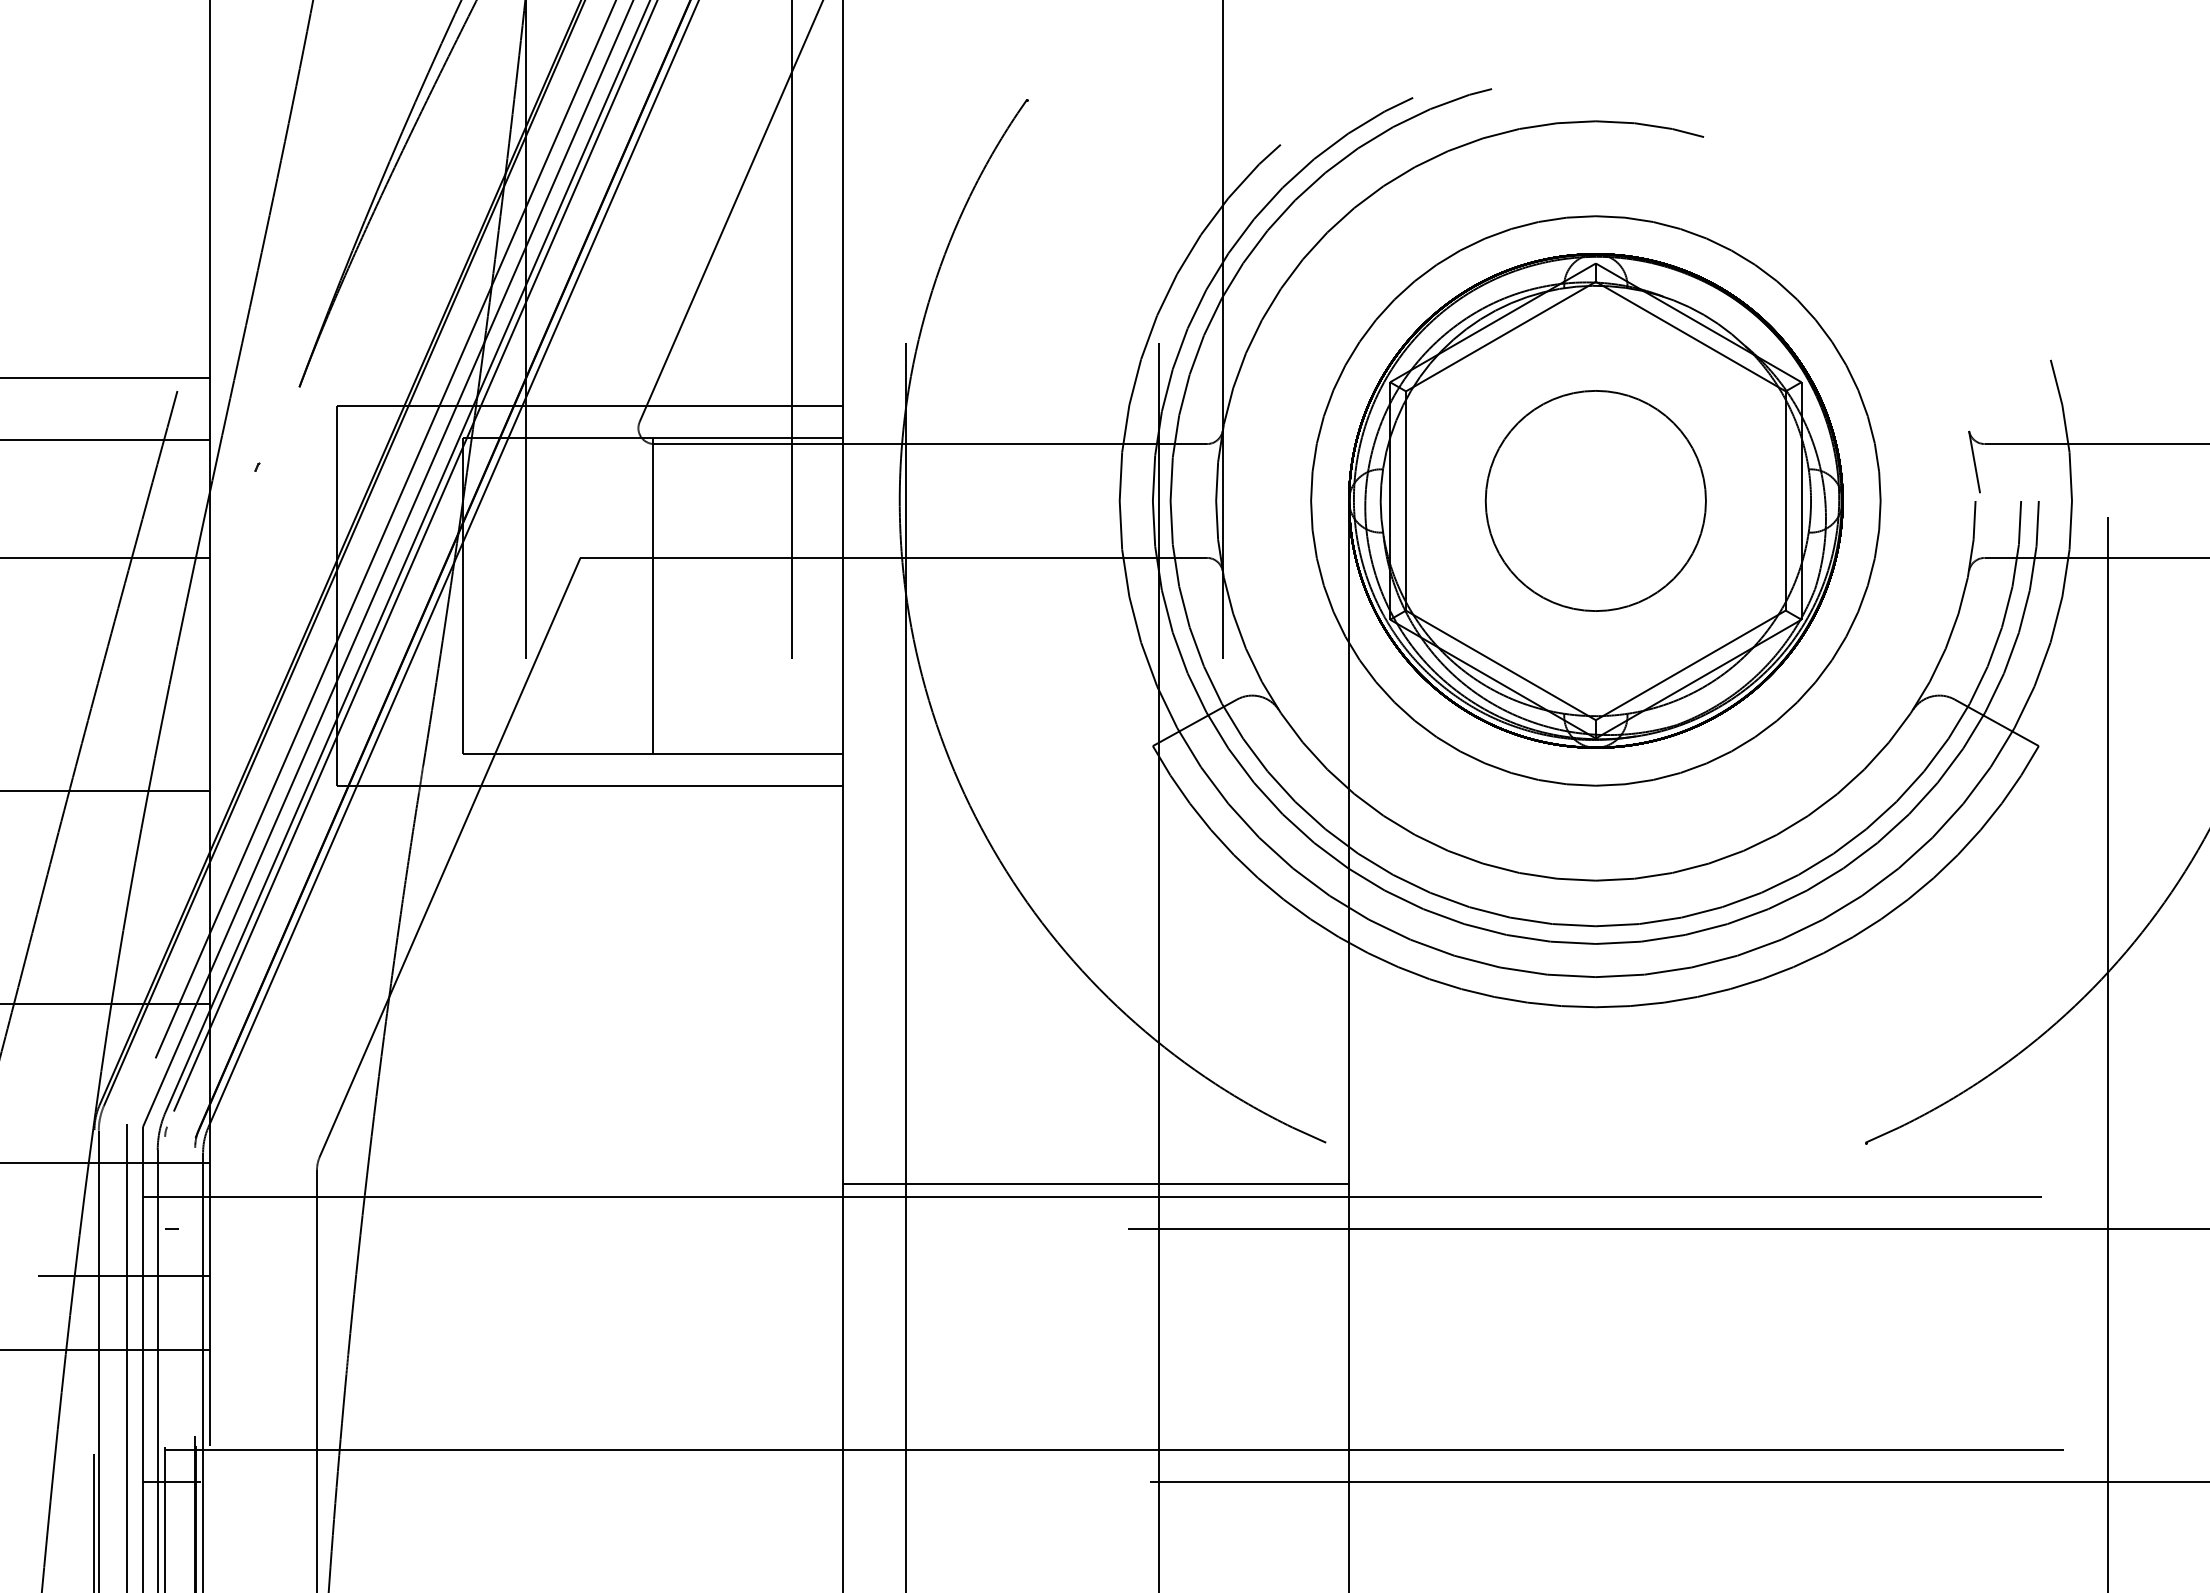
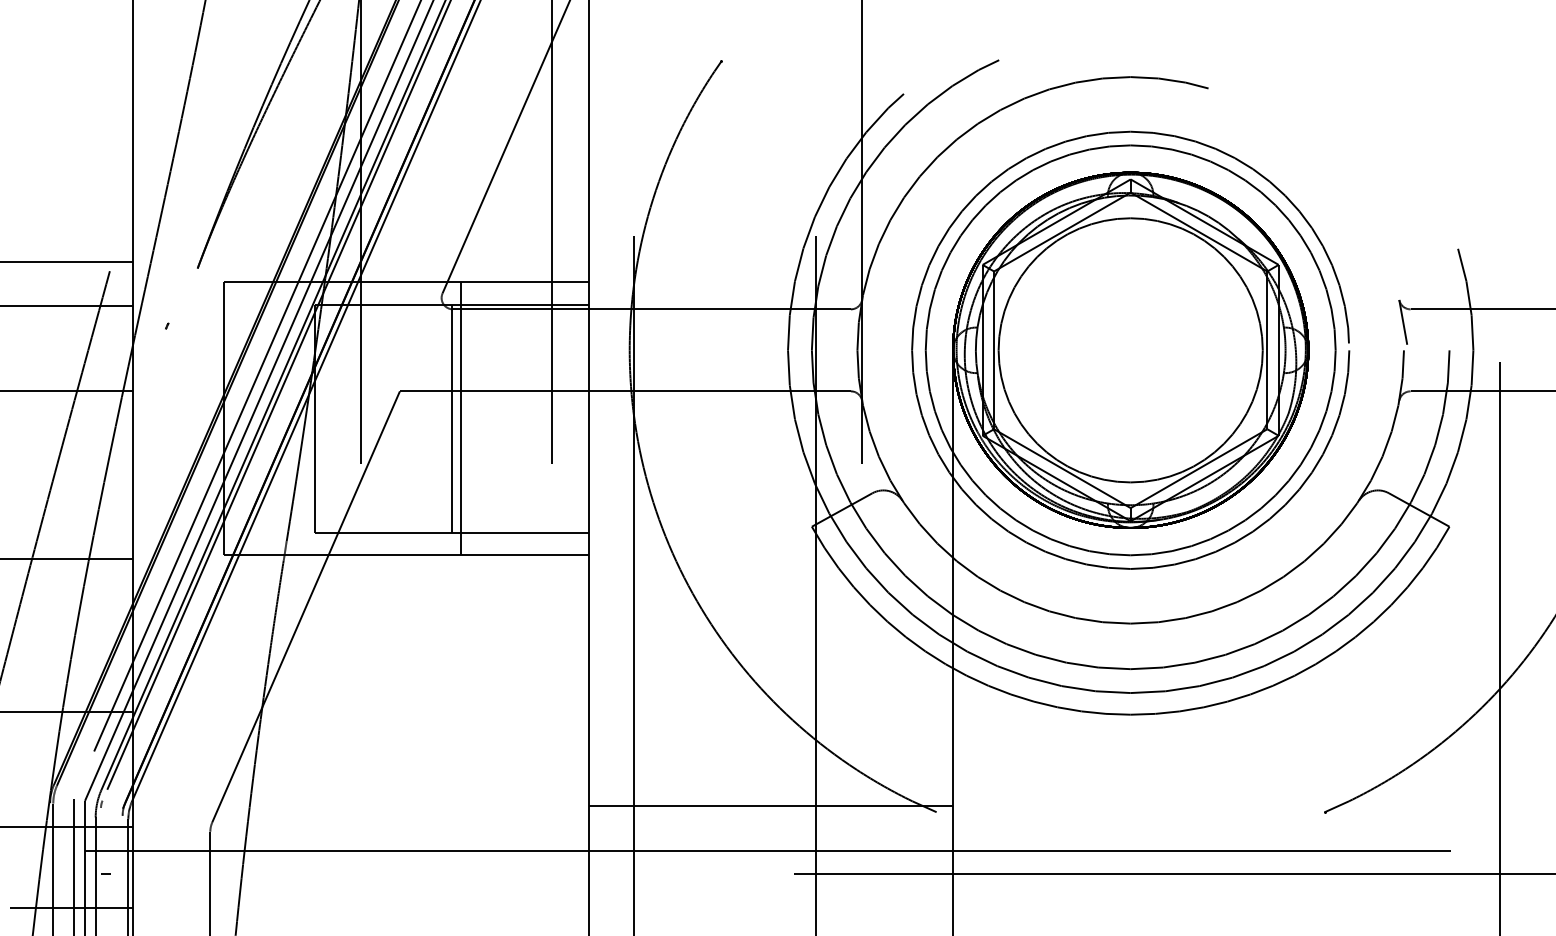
circle: (1595, 500) -> (1130, 350), size x0.71
circle: (1595, 500) -> (1130, 350), size x1.67
line: (665, 595) -> (461, 418), added
line: (1095, 1183) -> (770, 805), moved

